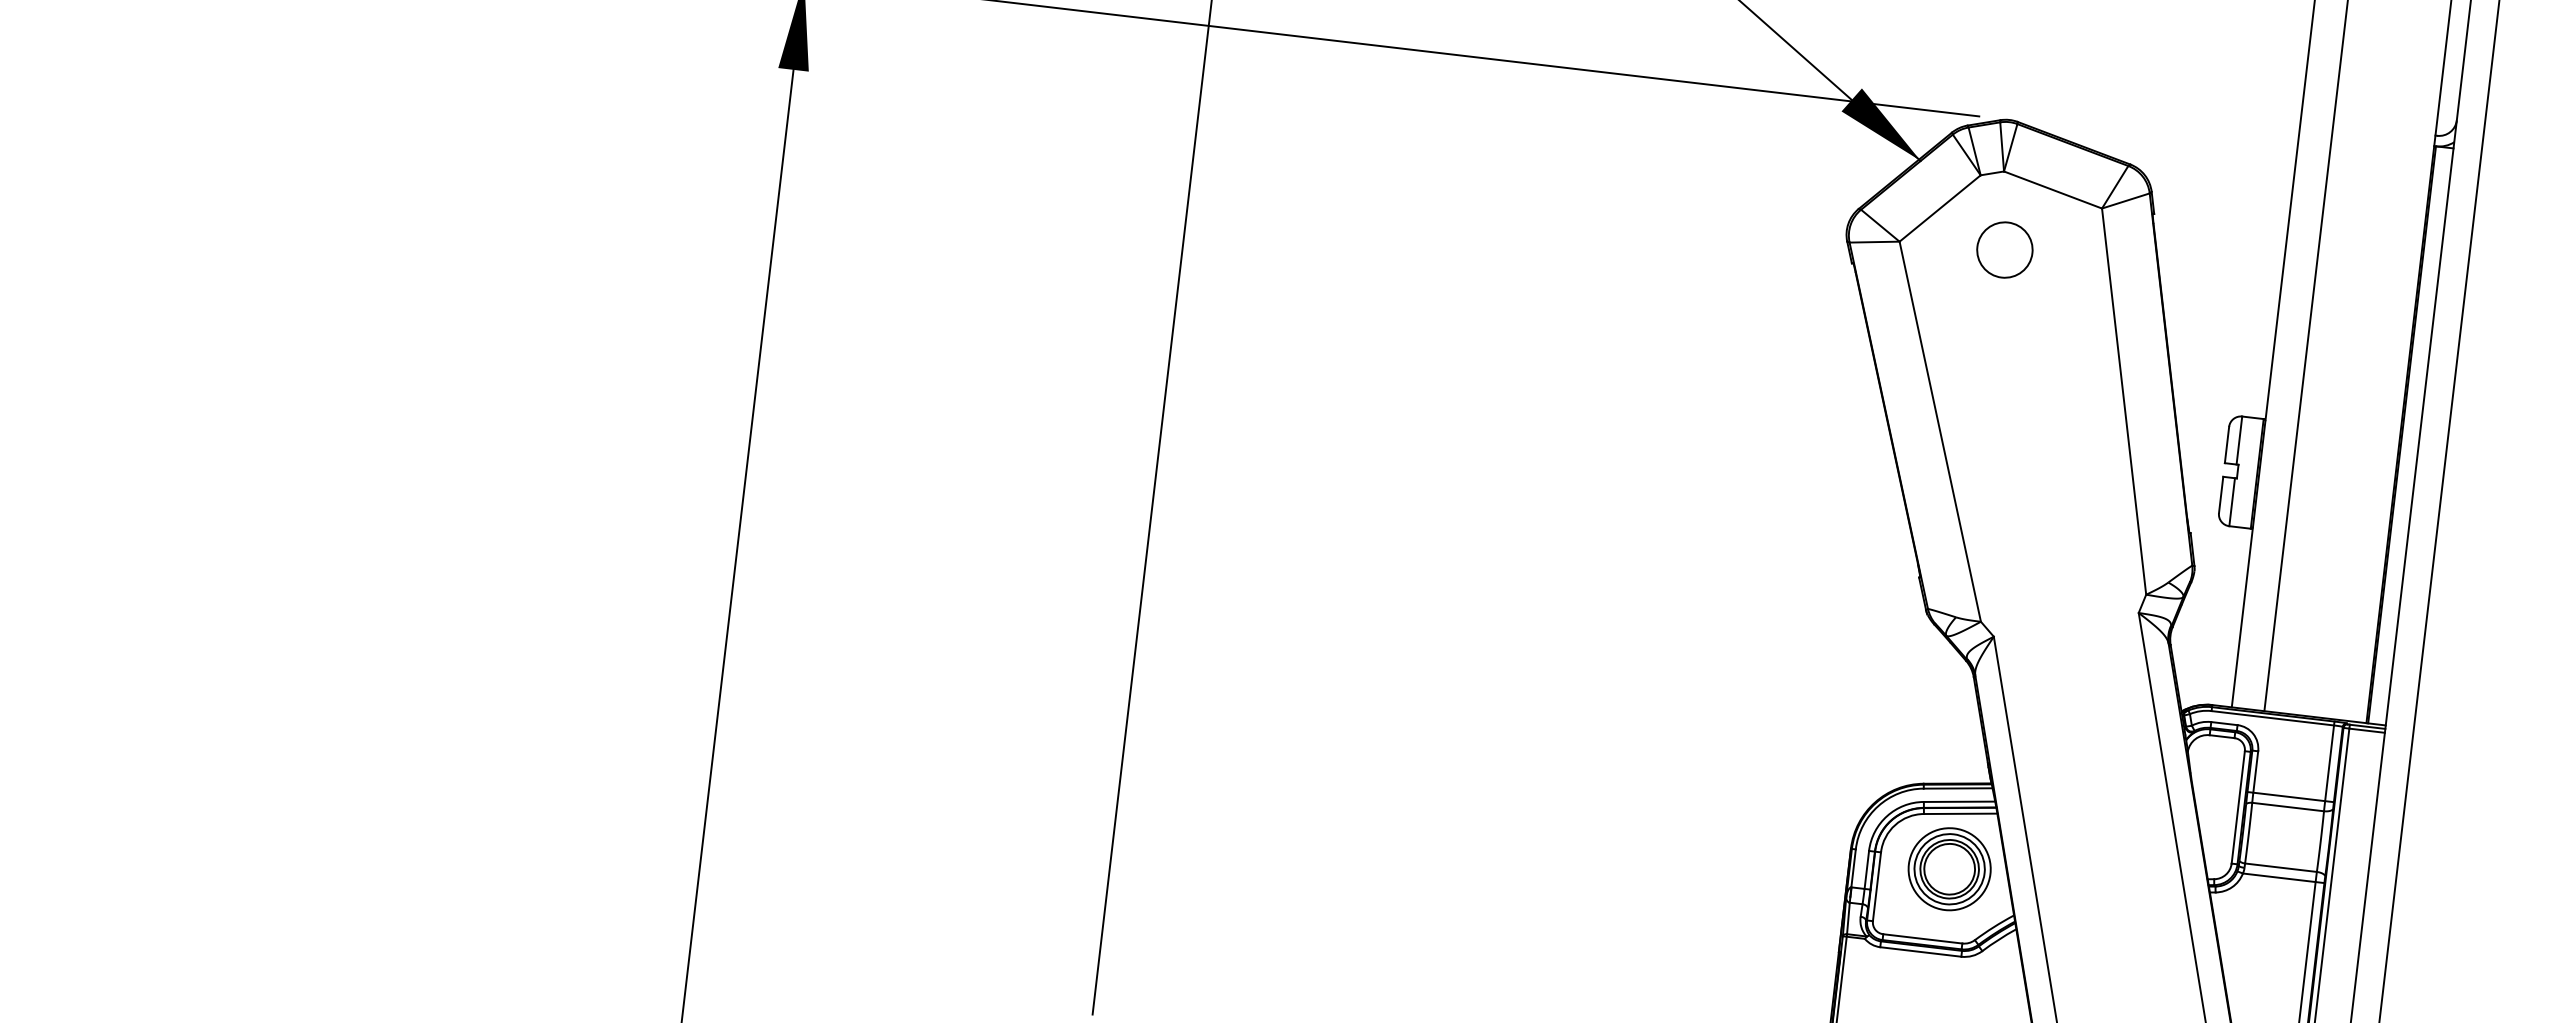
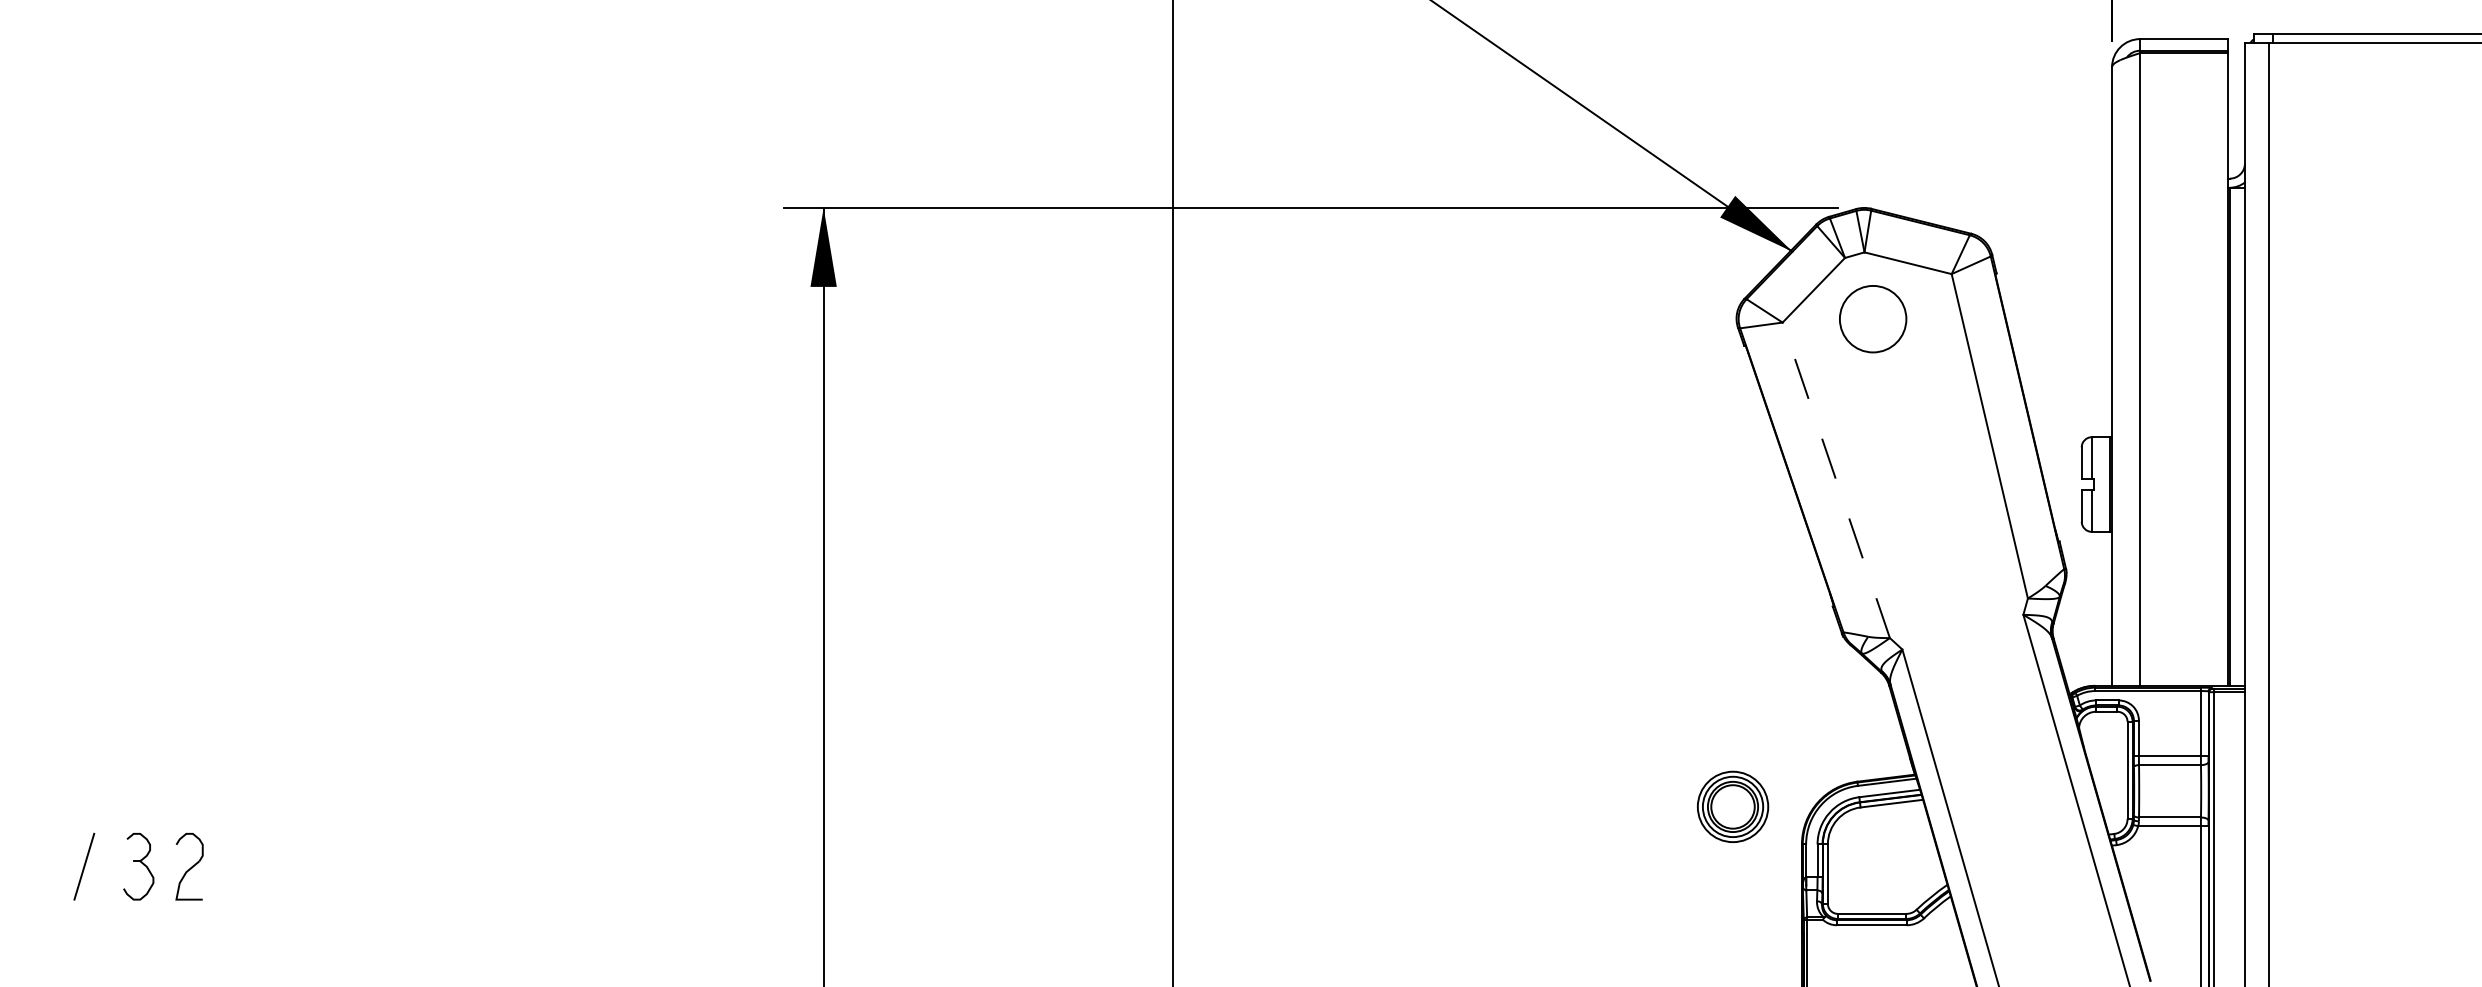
circle: (2004, 249) -> (1872, 318), size x1.4
line: (1940, 431) -> (1836, 480), solid -> dashed
part: (1950, 868) -> (1733, 806), moved

